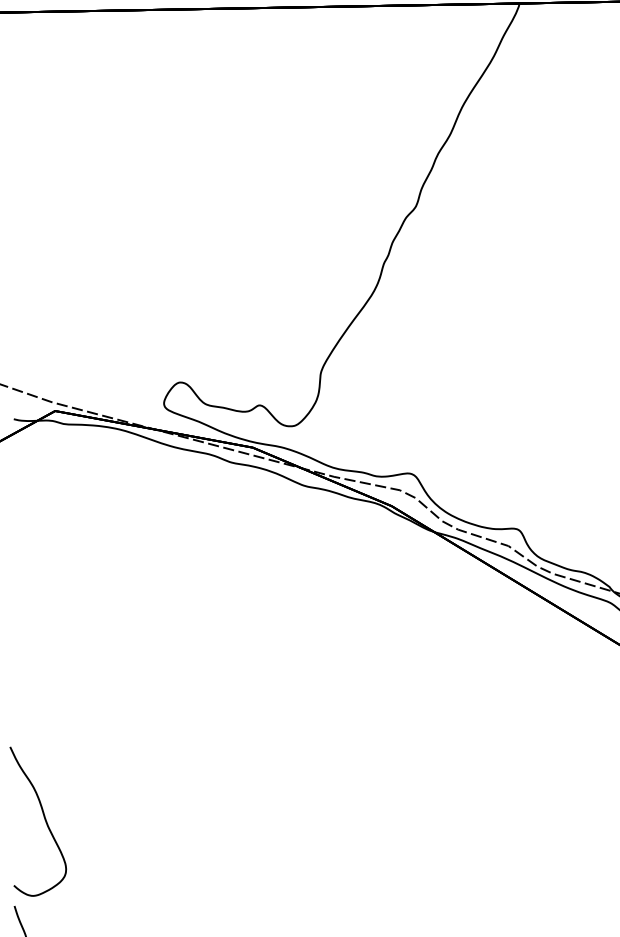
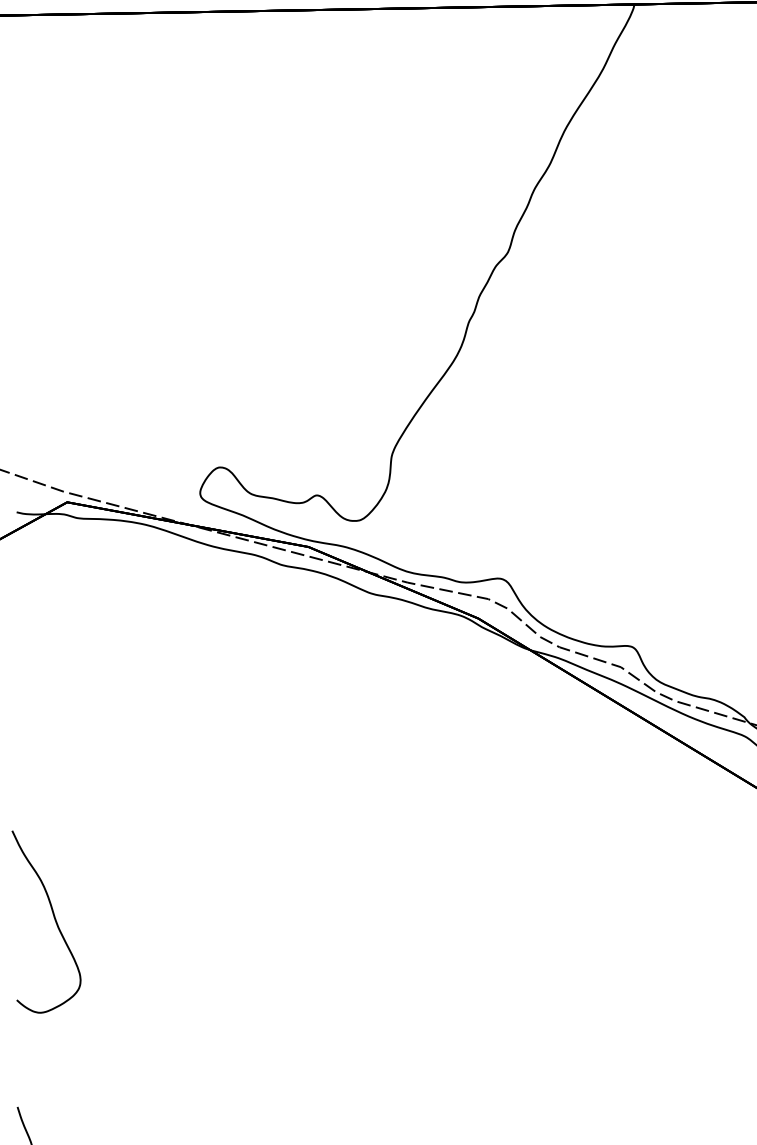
curve: (44, 820) -> (54, 920), moved

